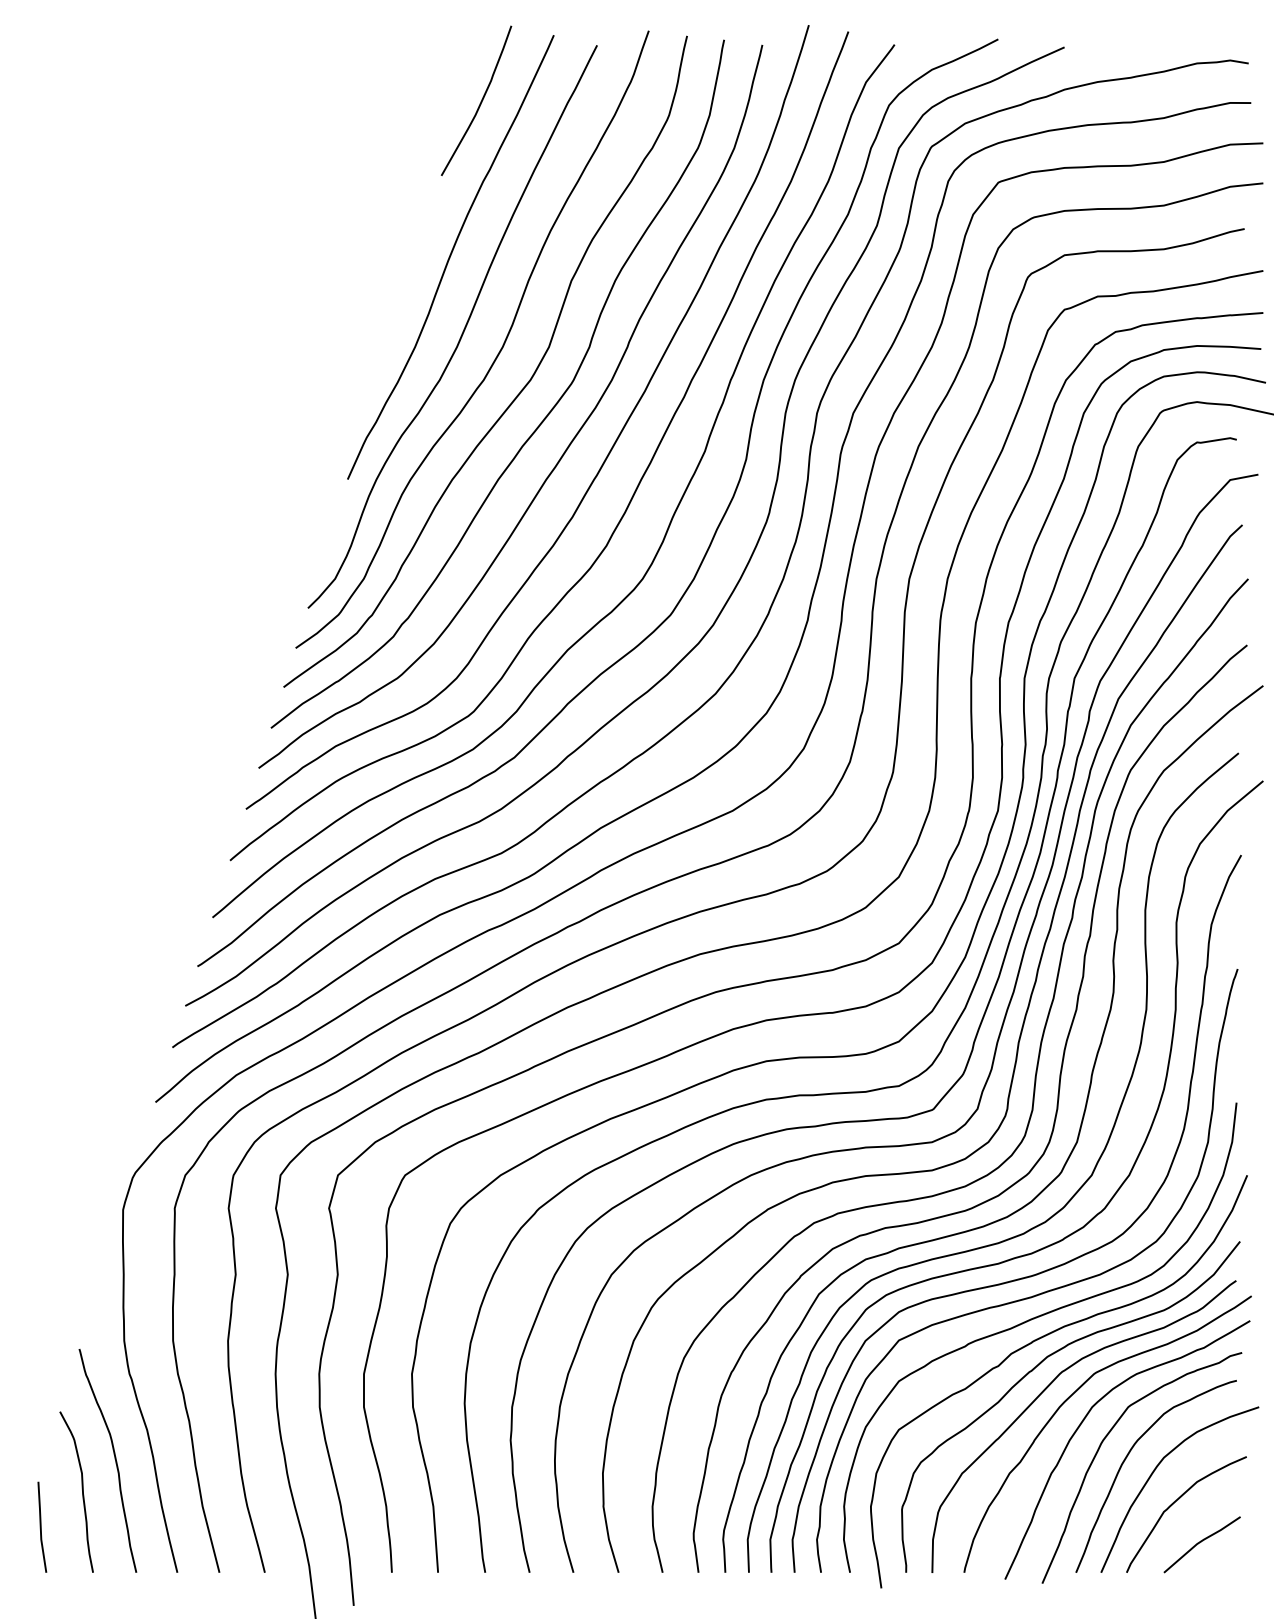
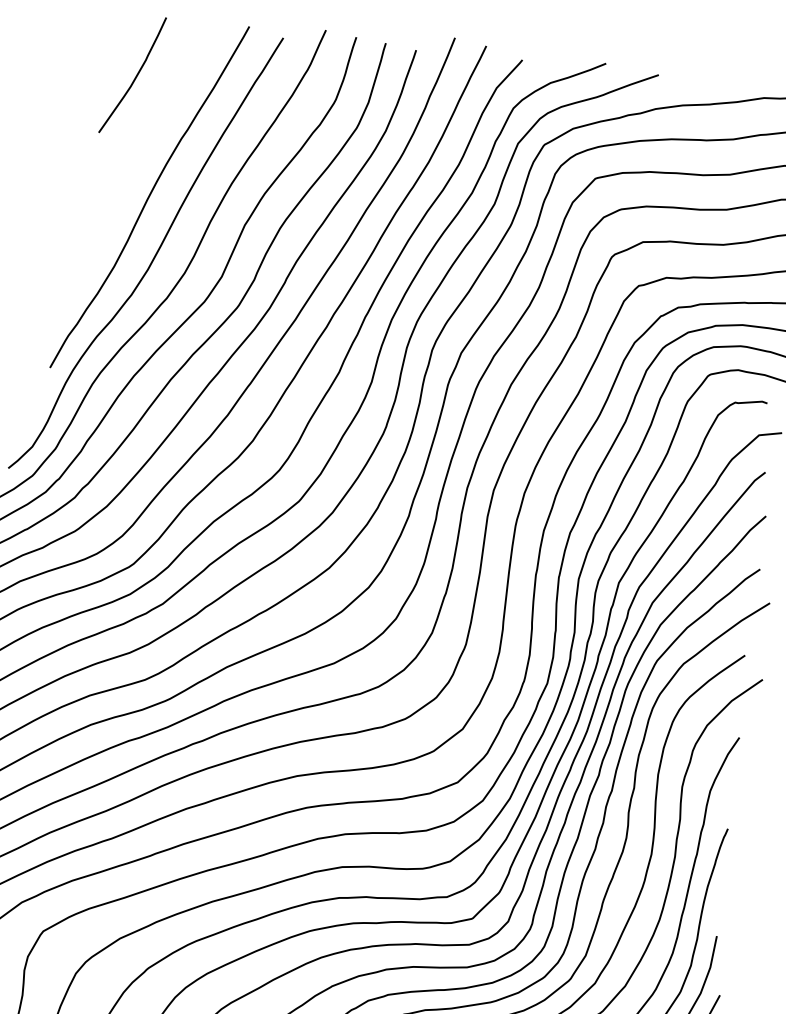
curve: (480, 101) -> (135, 76), moved

